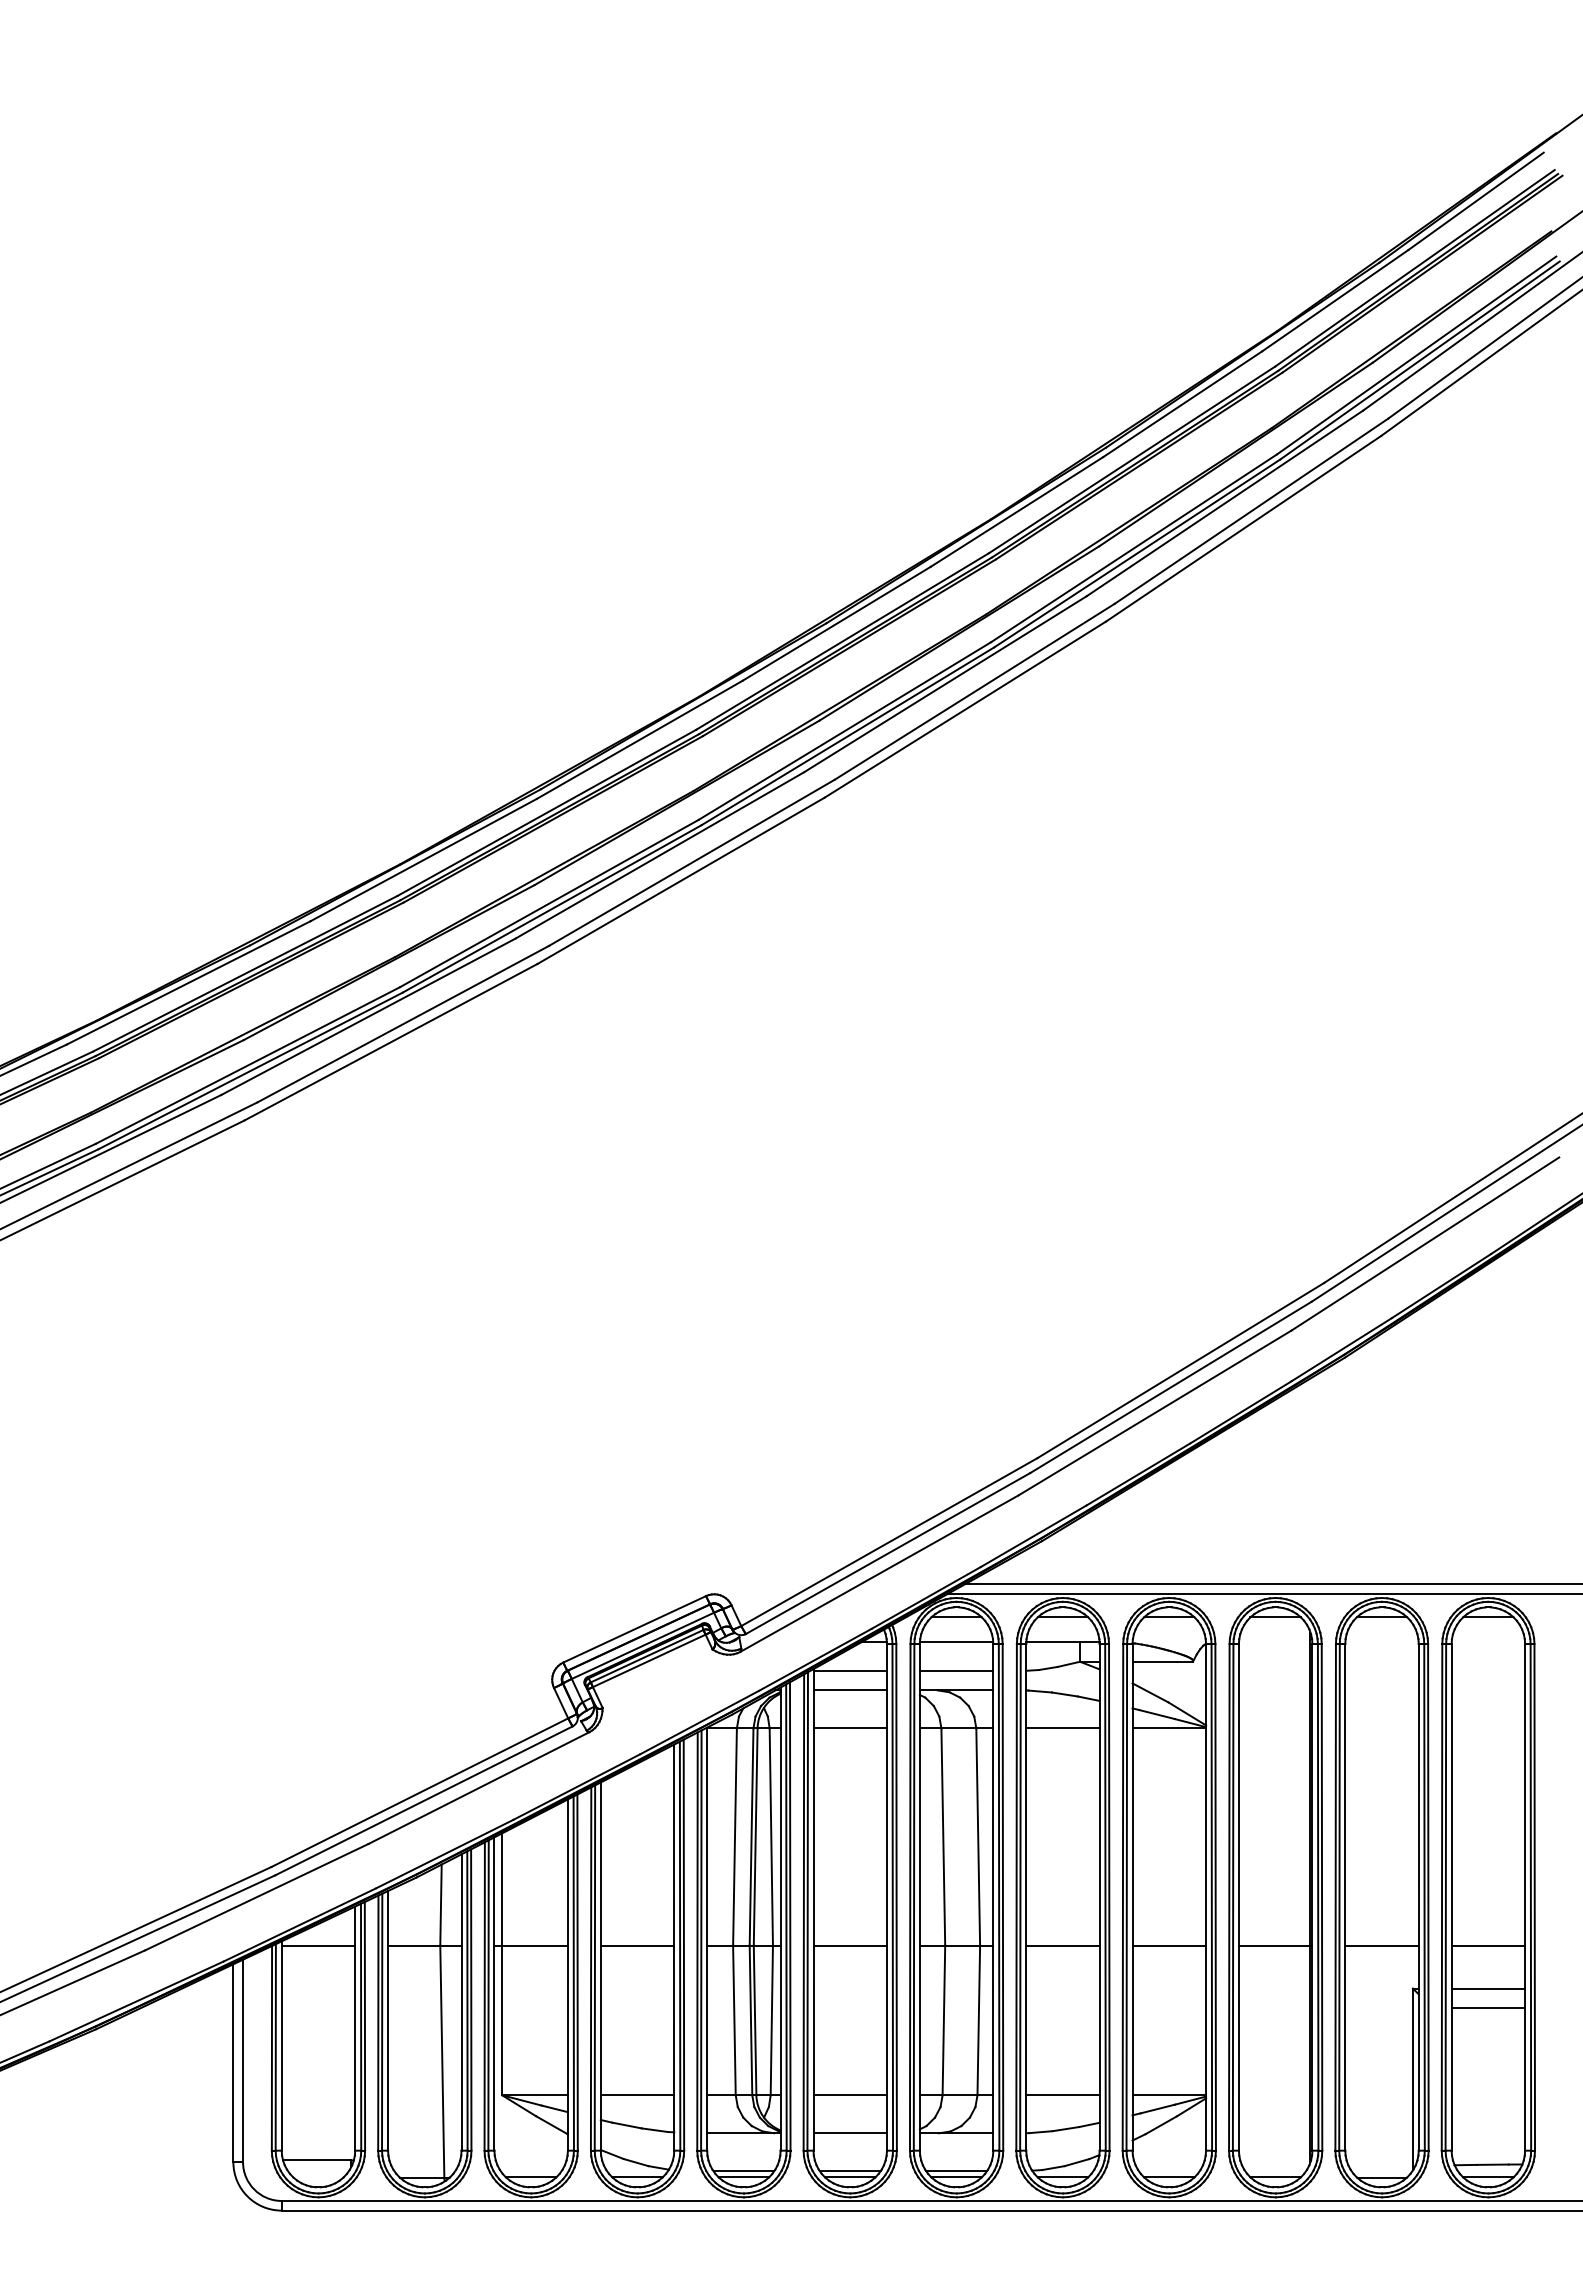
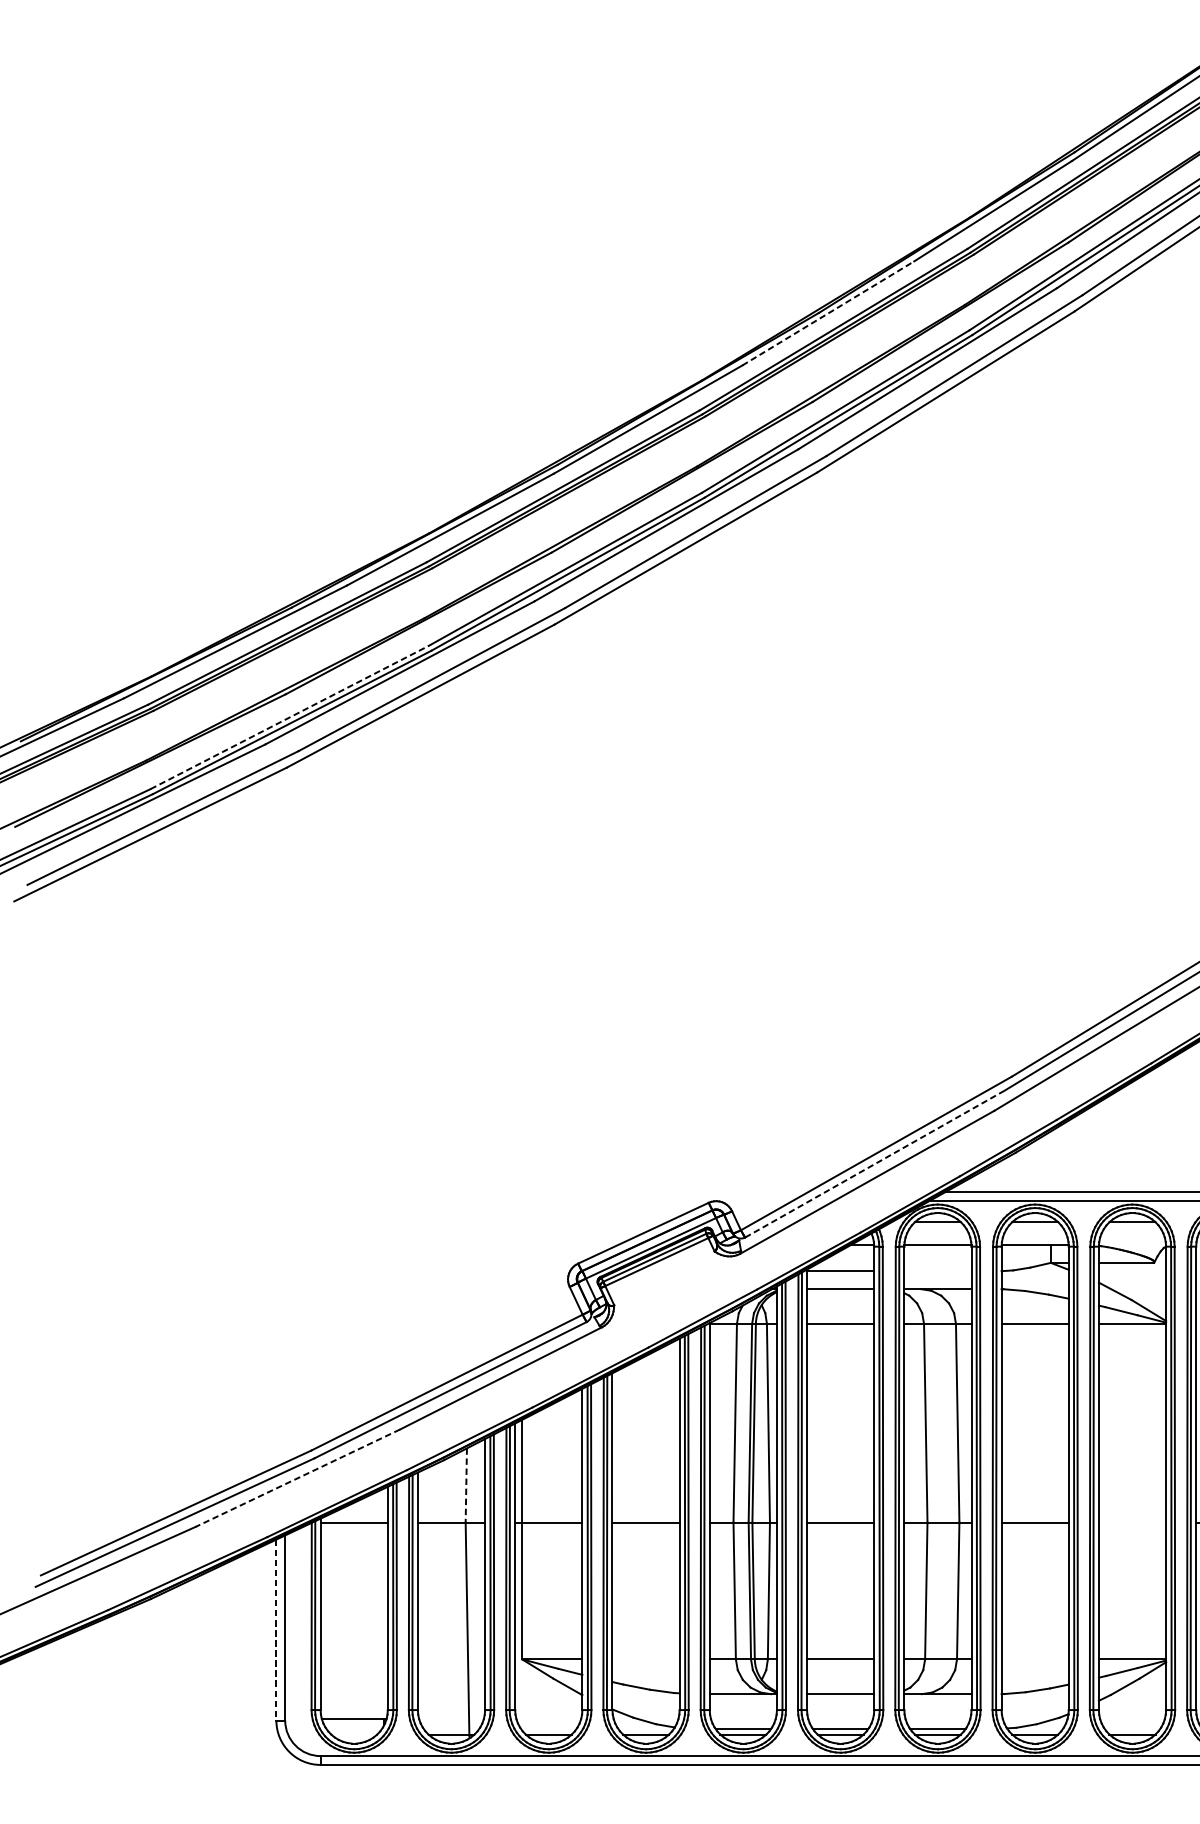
line: (836, 623) -> (828, 313), solid -> dashed
line: (248, 1065) -> (290, 717), solid -> dashed
line: (888, 1553) -> (875, 1163), solid -> dashed
line: (956, 1671) -> (937, 1271), removed
line: (256, 1897) -> (297, 1478), solid -> dashed
line: (441, 1905) -> (466, 1485), solid -> dashed
line: (1169, 1945) -> (1132, 1522), removed
line: (233, 2063) -> (276, 1630), solid -> dashed
line: (637, 2095) -> (646, 1659), removed
line: (1062, 2095) -> (1034, 1659), removed

